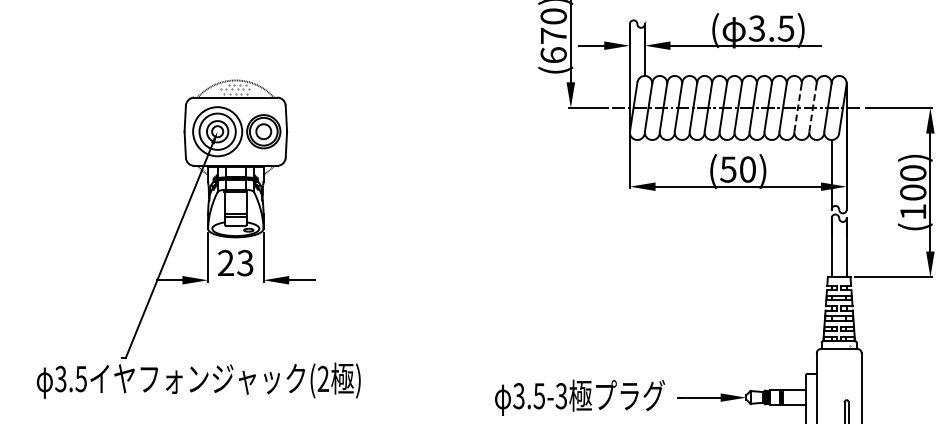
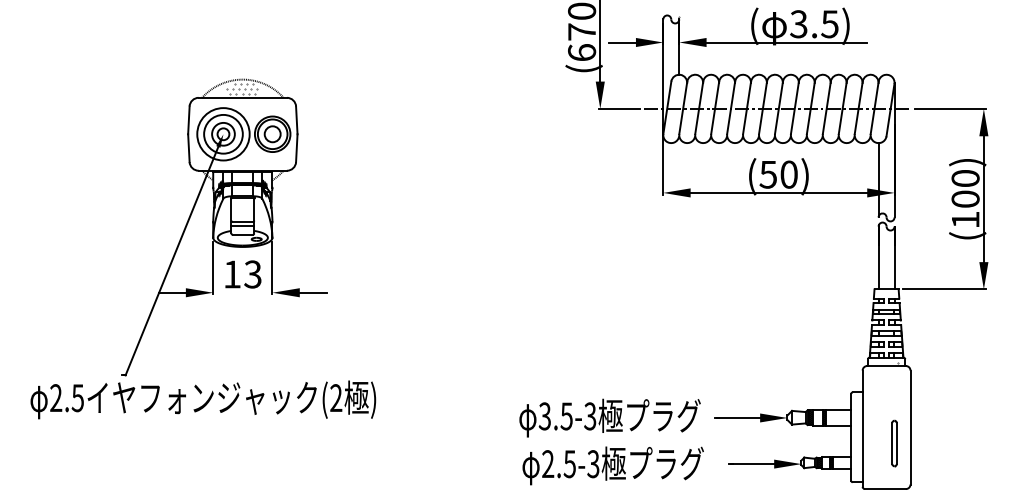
line: (797, 106) -> (842, 107), dashed -> solid
line: (812, 106) -> (858, 107), dashed -> solid
text: (225, 263) -> (231, 274), 23 -> 13
text: (61, 379) -> (56, 398), 3.5 -> 2.5

